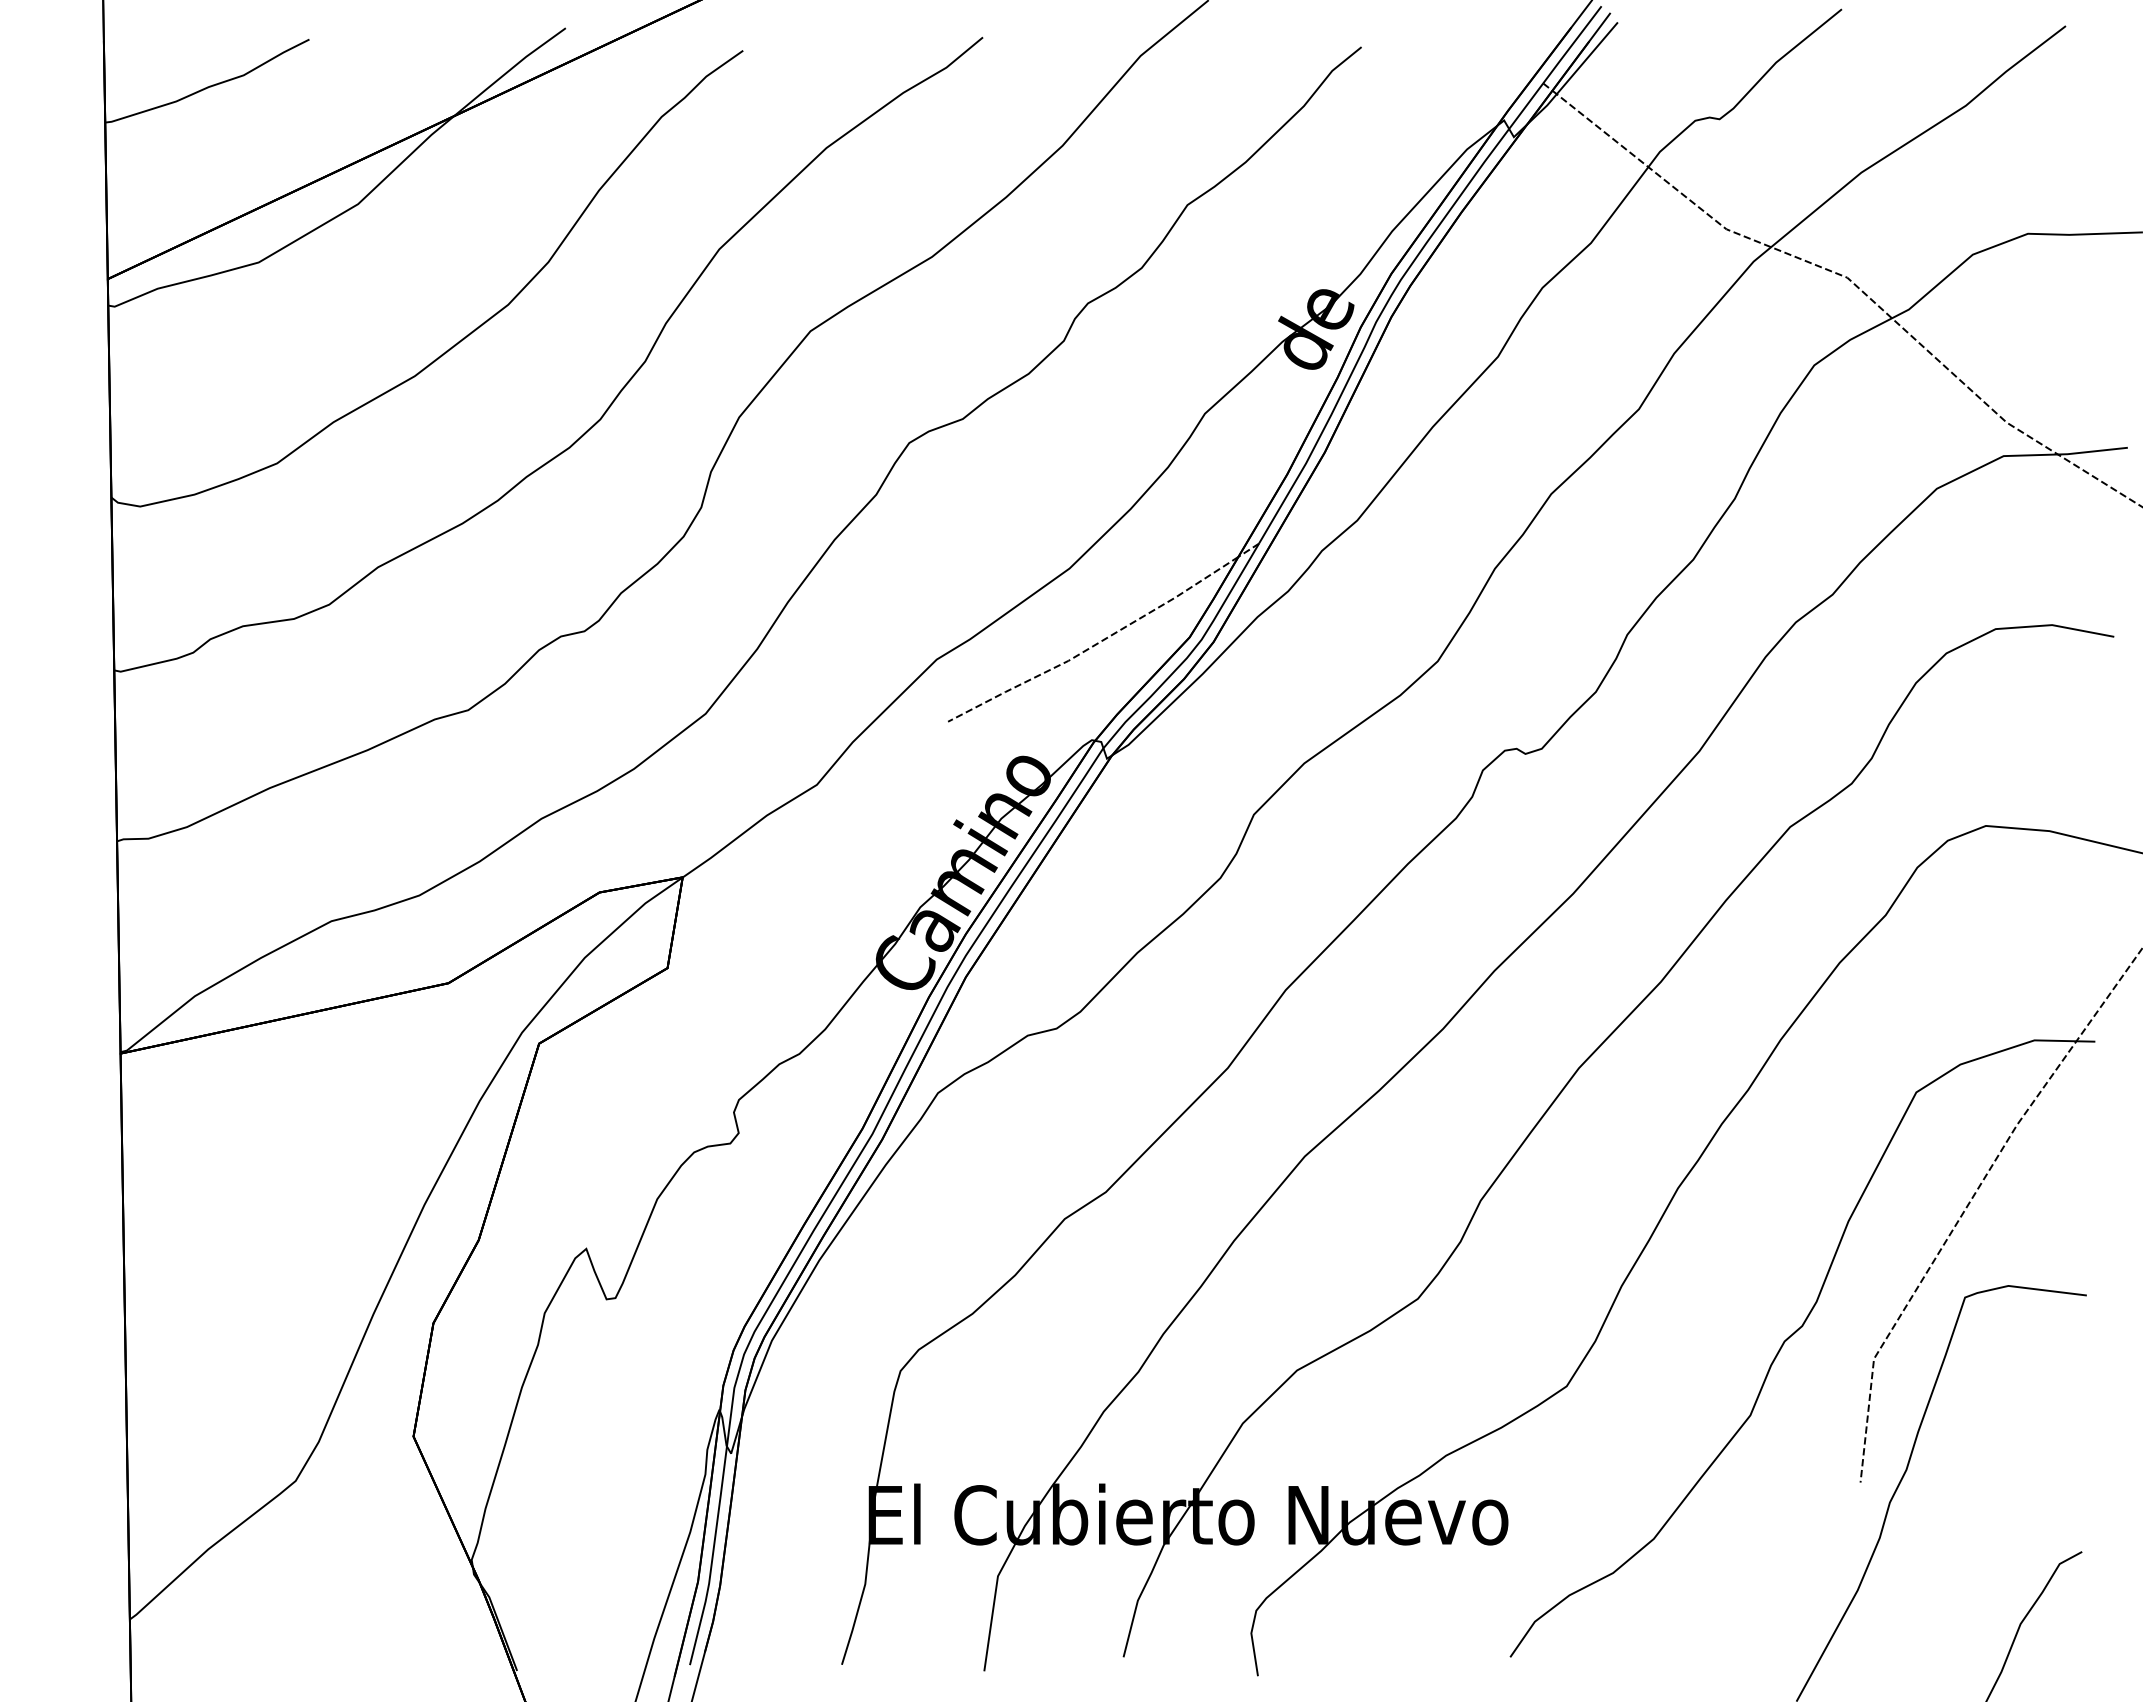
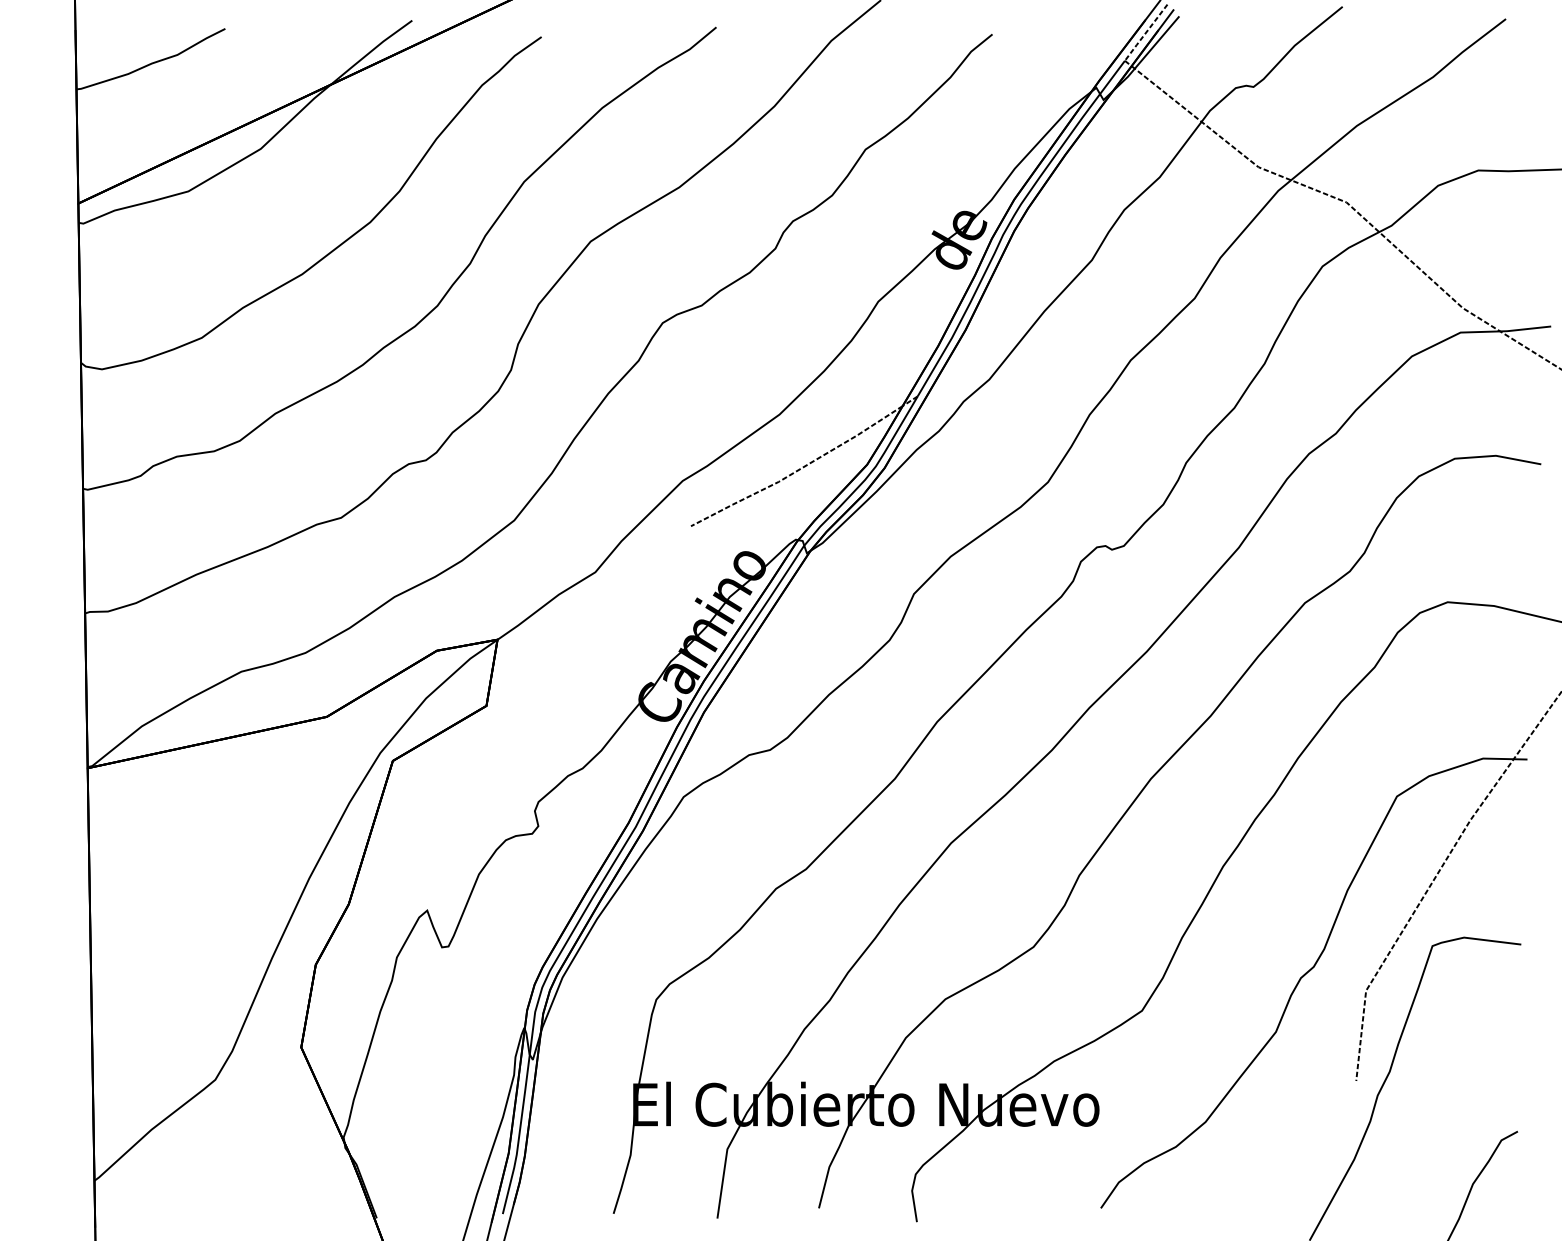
line: (1572, 45) -> (1146, 33), solid -> dashed

